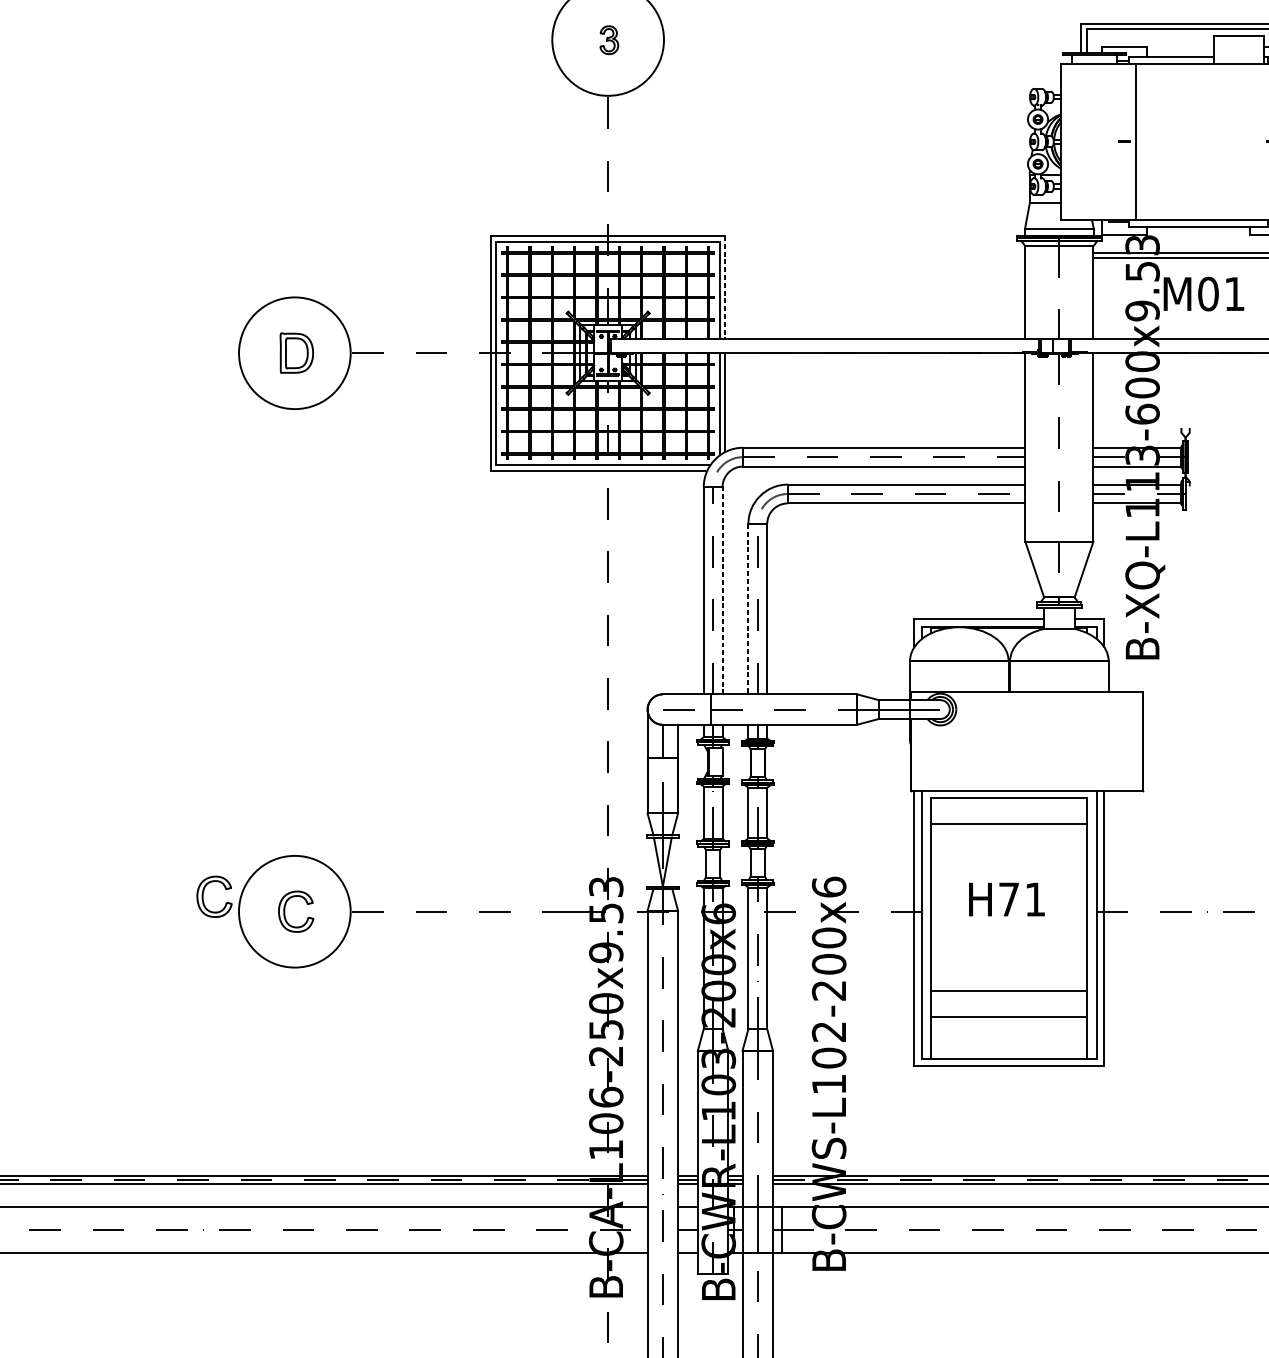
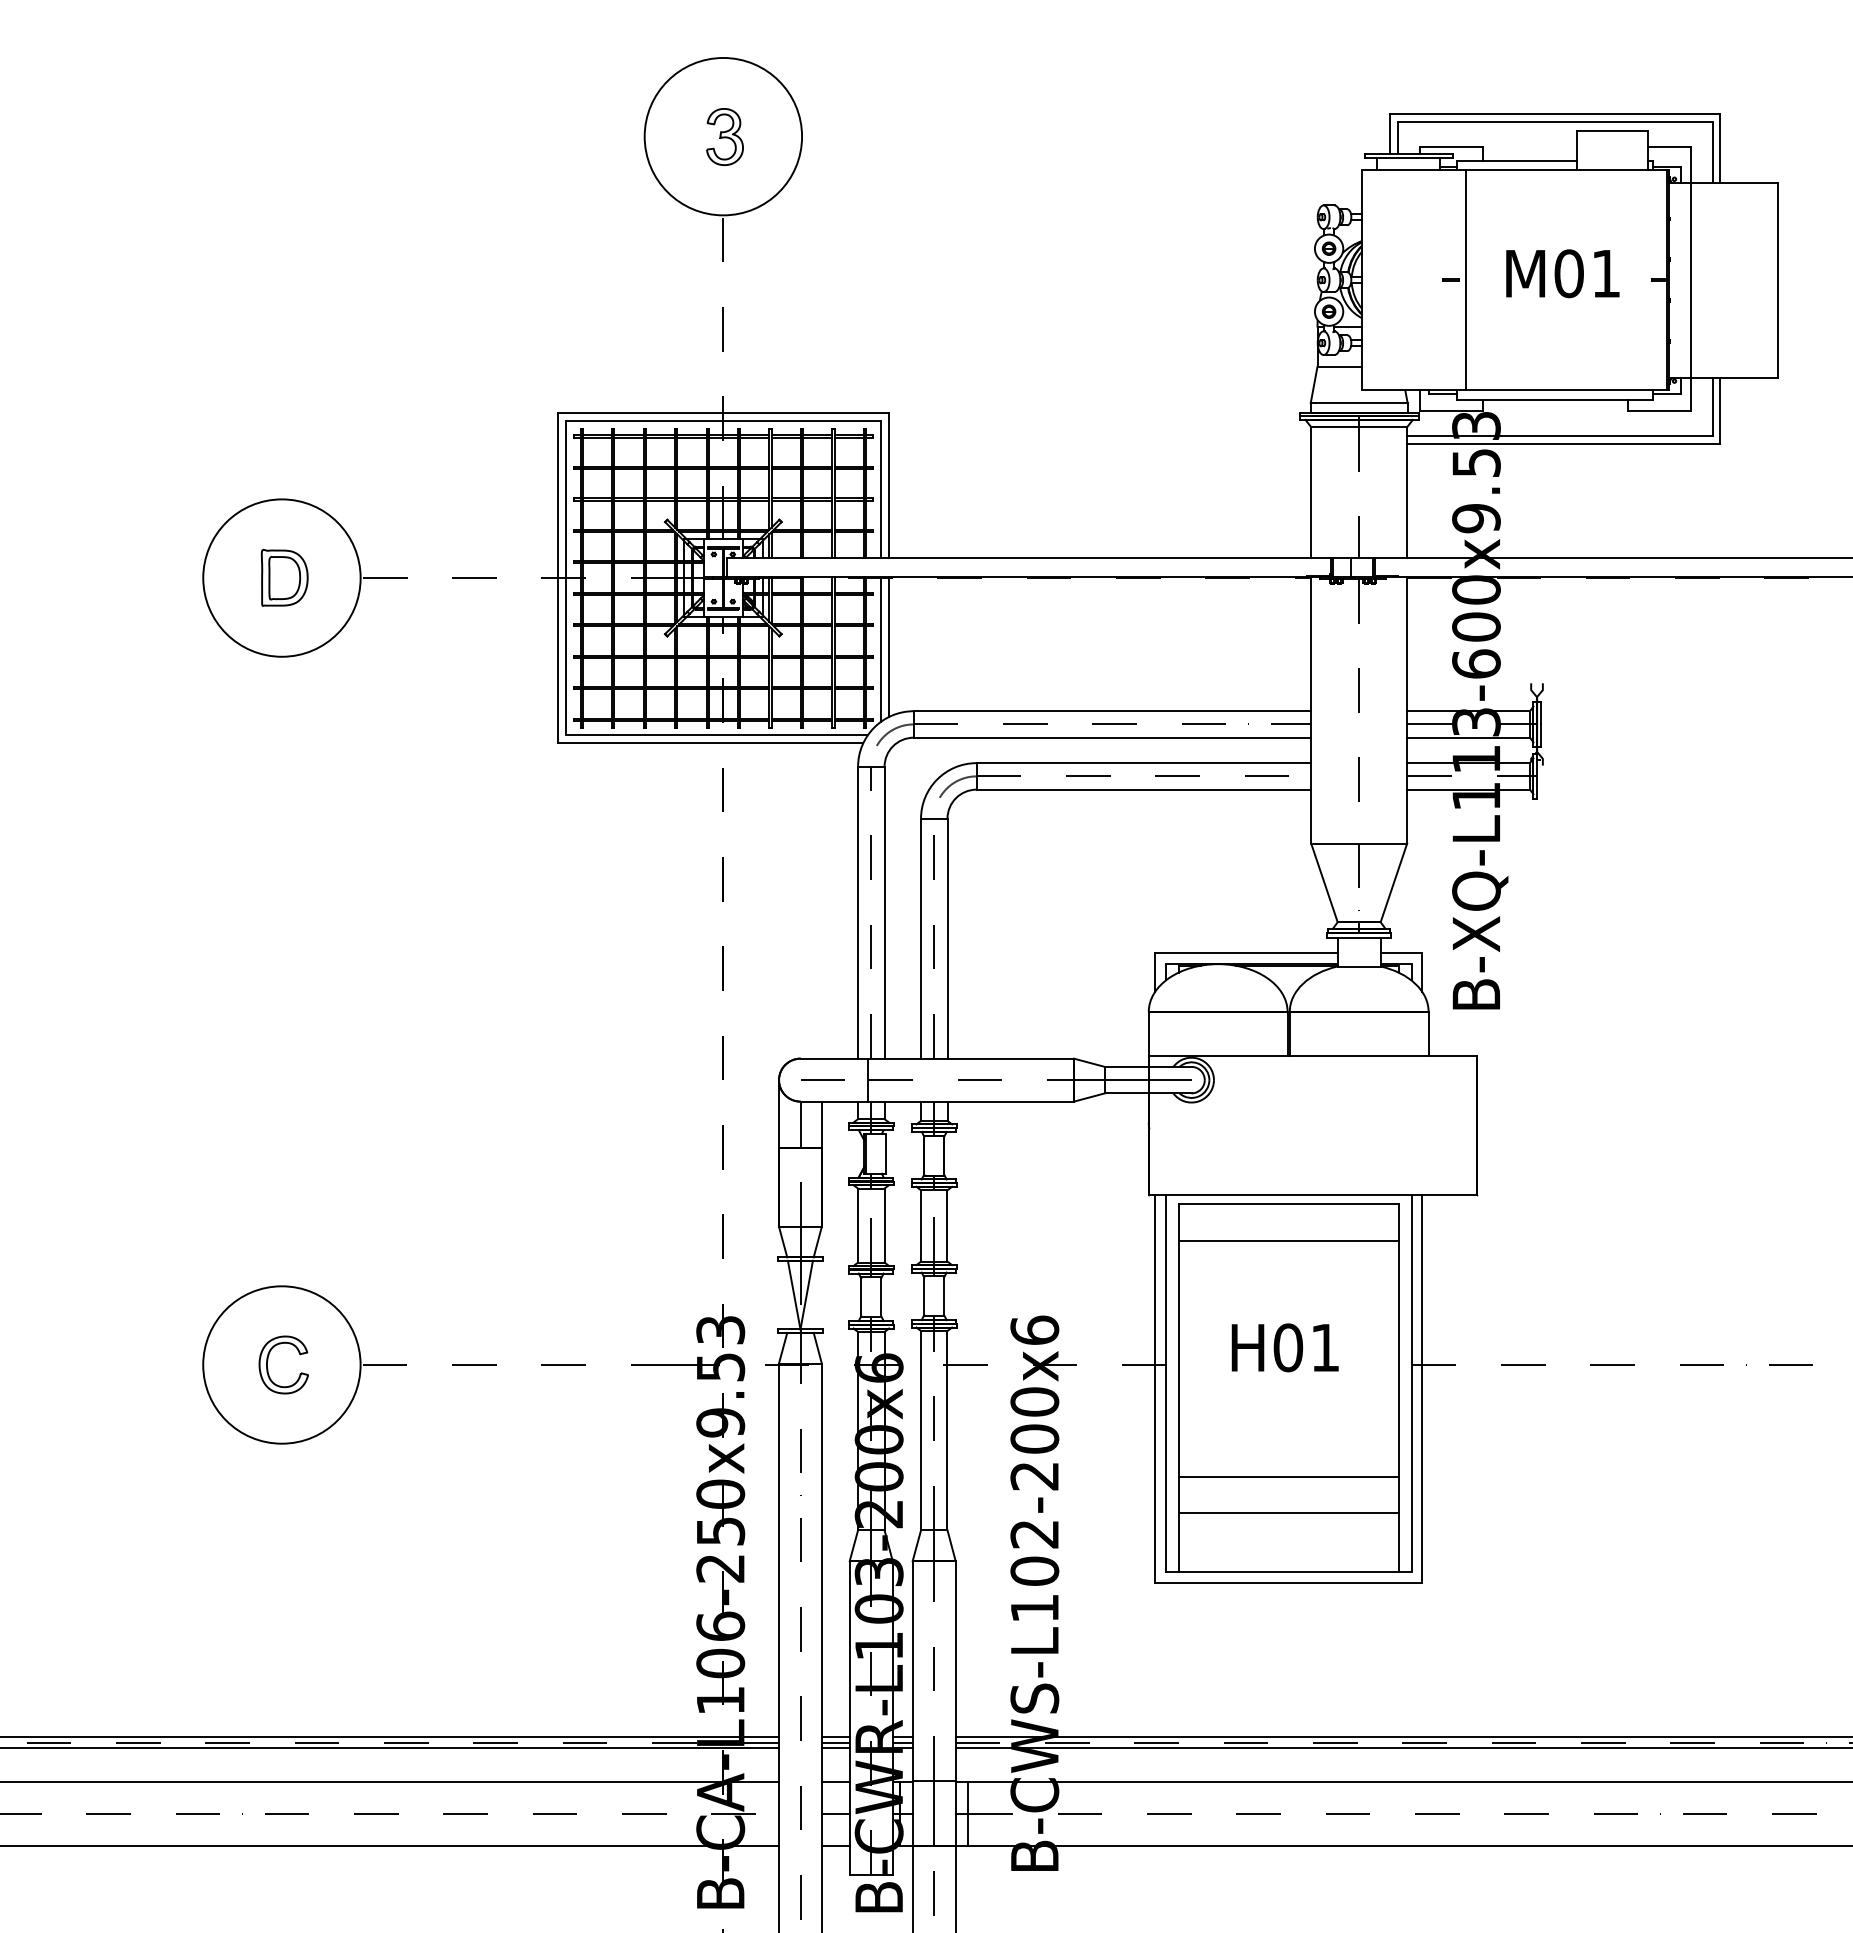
part: (608, 39) -> (724, 136), size x1.43
line: (725, 287) -> (888, 485), dashed -> solid
text: (1203, 293) -> (1562, 273), moved
line: (722, 590) -> (884, 912), dashed -> solid
line: (748, 609) -> (921, 938), dashed -> solid
part: (203, 893) -> (153, 1339), removed
text: (1009, 899) -> (1288, 1347), H71 -> H01

